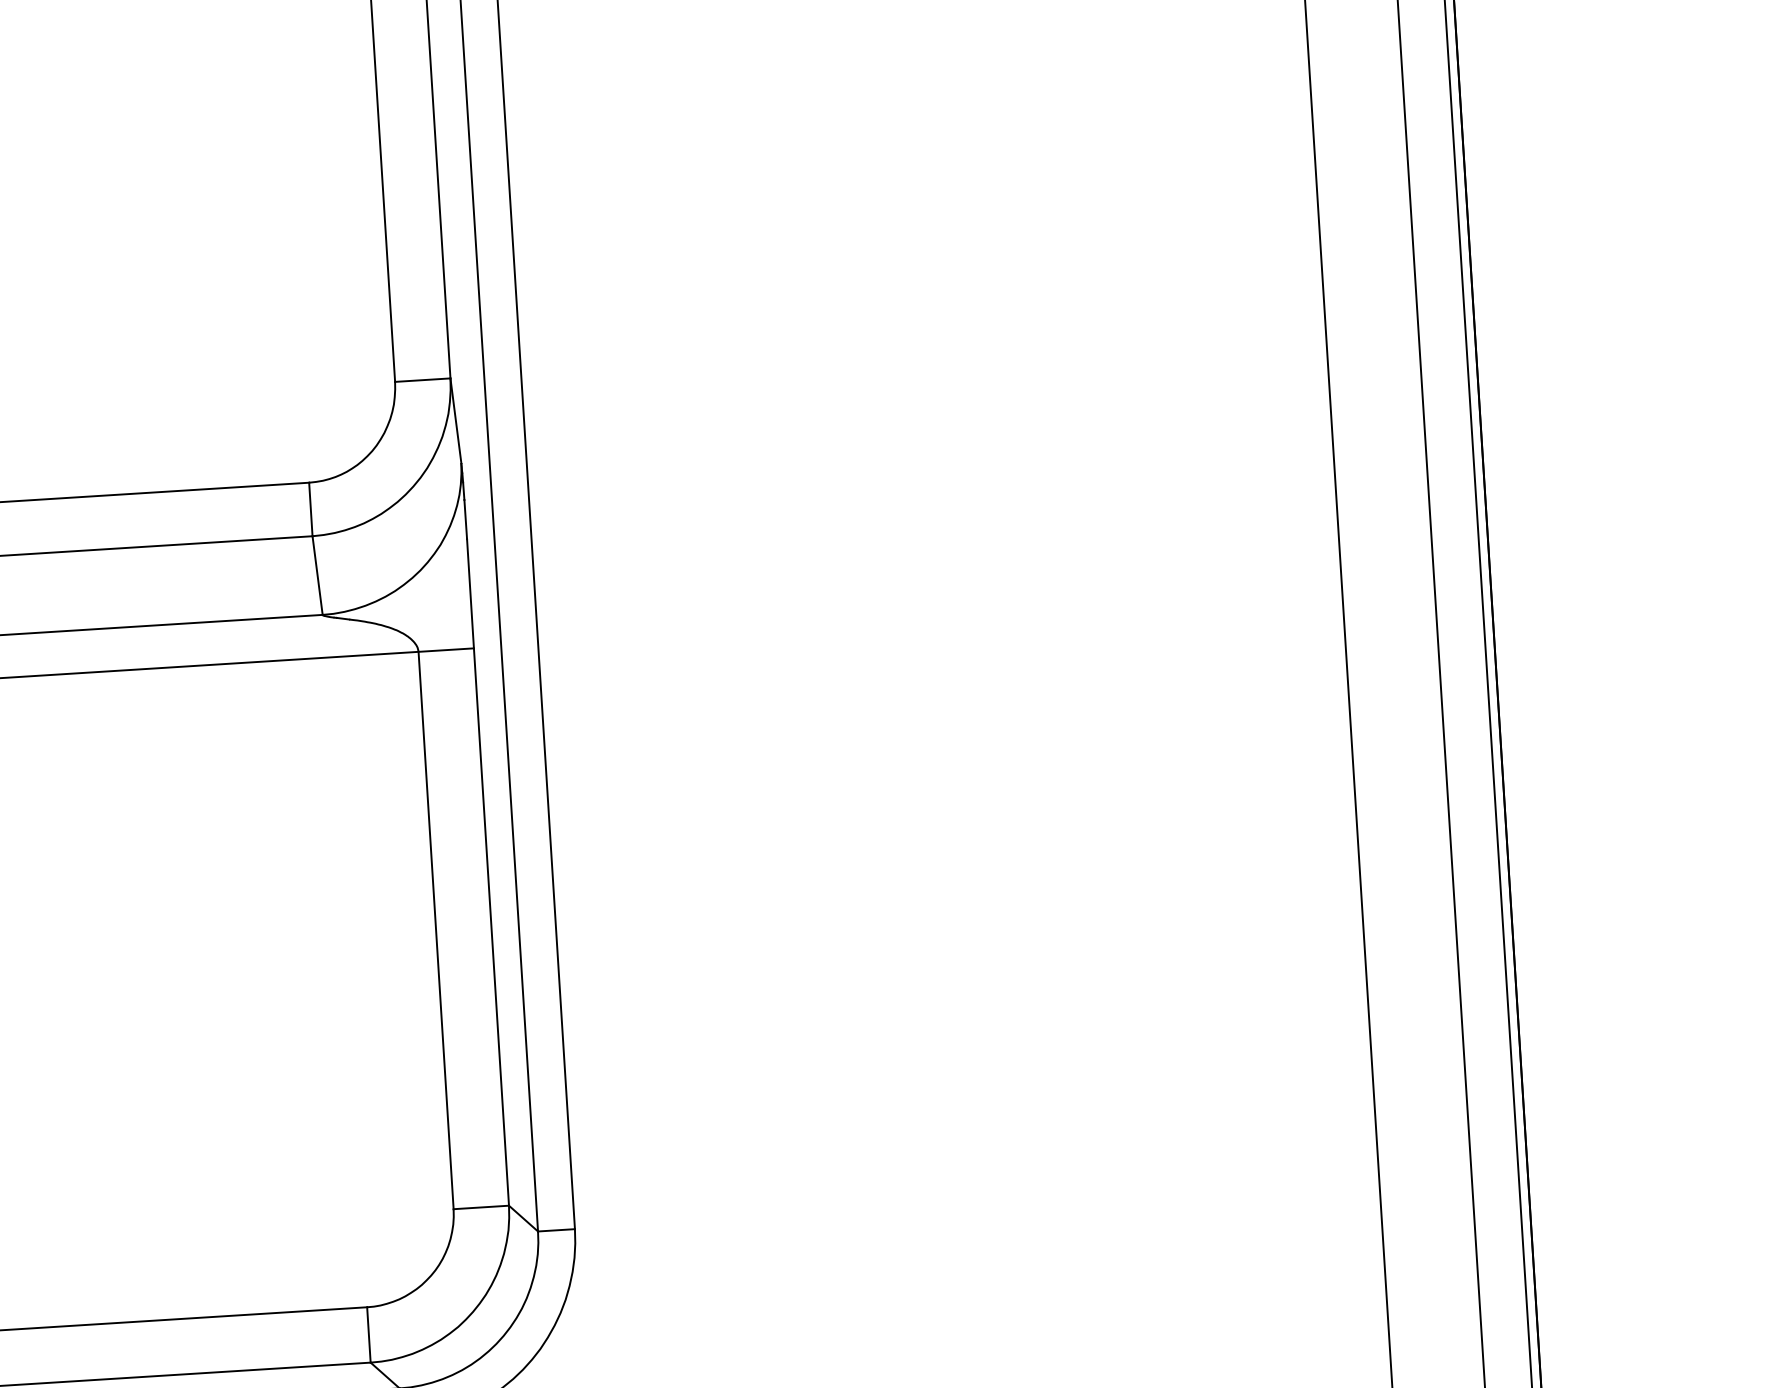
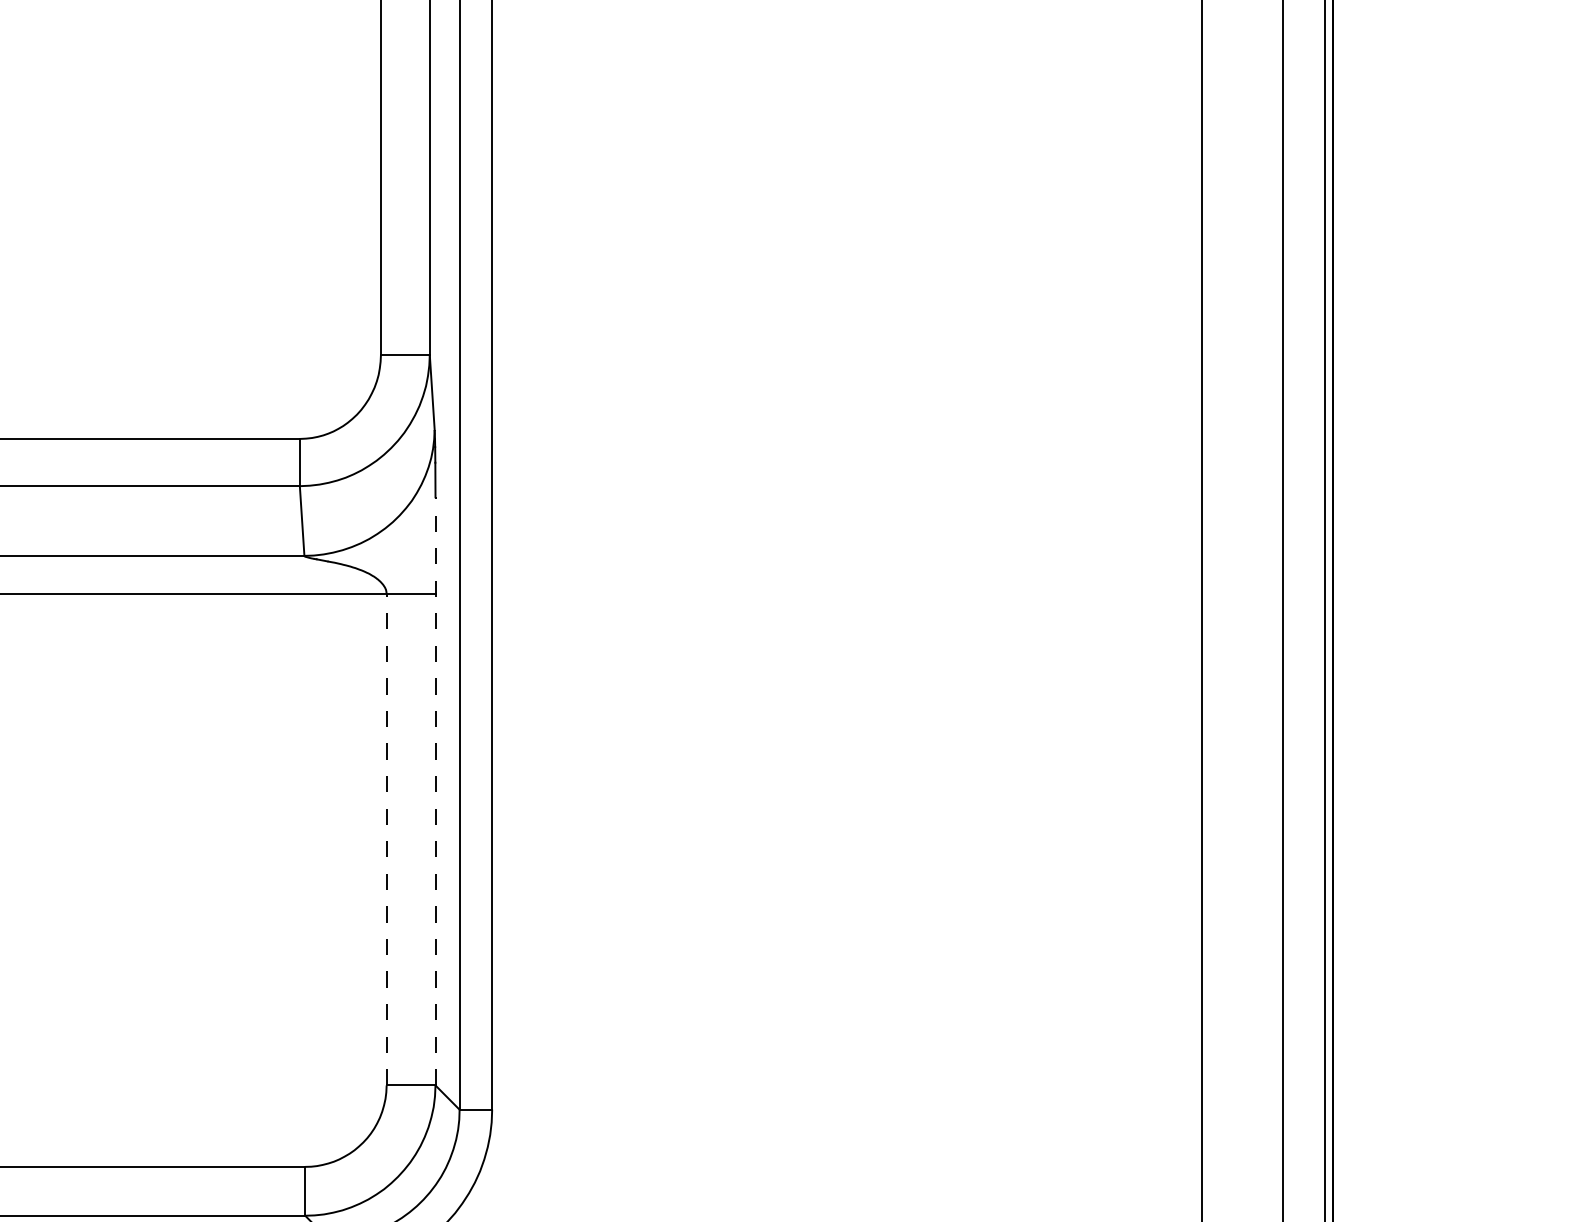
line: (487, 871) -> (435, 790), solid -> dashed
line: (435, 930) -> (386, 839), solid -> dashed

